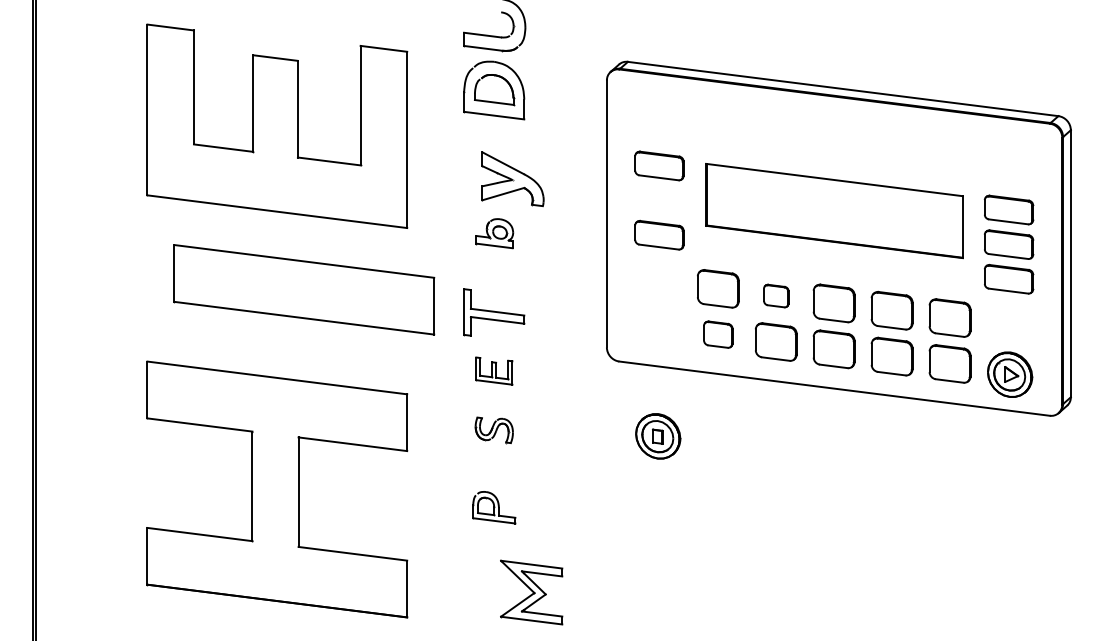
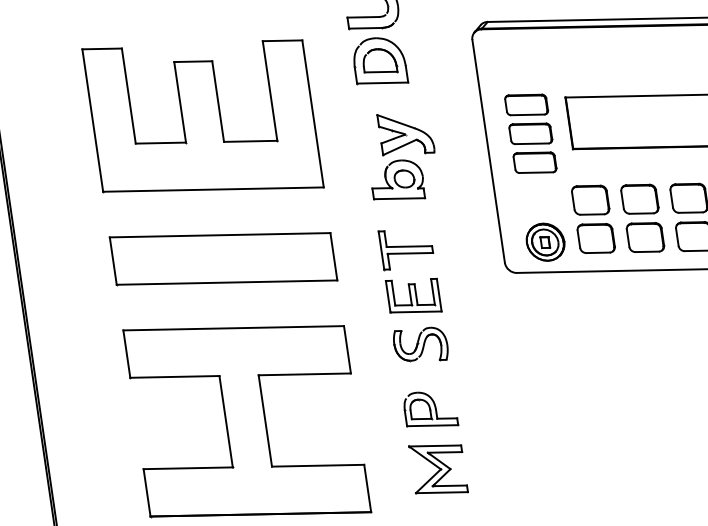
part: (659, 200) -> (530, 133), added
part: (494, 233) -> (397, 181), size x1.67
part: (304, 289) -> (223, 258), moved
part: (776, 295) -> (640, 198), size x1.67
part: (718, 334) -> (596, 238), size x1.43
part: (494, 370) -> (413, 295), size x1.67
part: (494, 430) -> (421, 345), size x1.67
part: (658, 436) -> (545, 242), moved
part: (494, 507) -> (430, 409), size x1.43
part: (531, 592) -> (438, 469), moved

